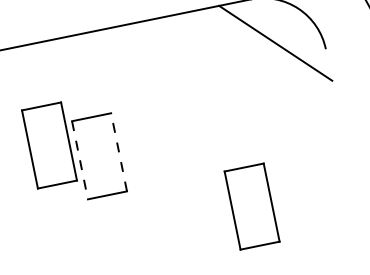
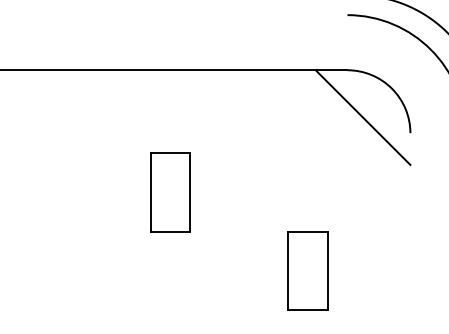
part: (48, 145) -> (123, 171), removed
line: (119, 151) -> (190, 191), dashed -> solid
line: (79, 160) -> (150, 192), dashed -> solid

